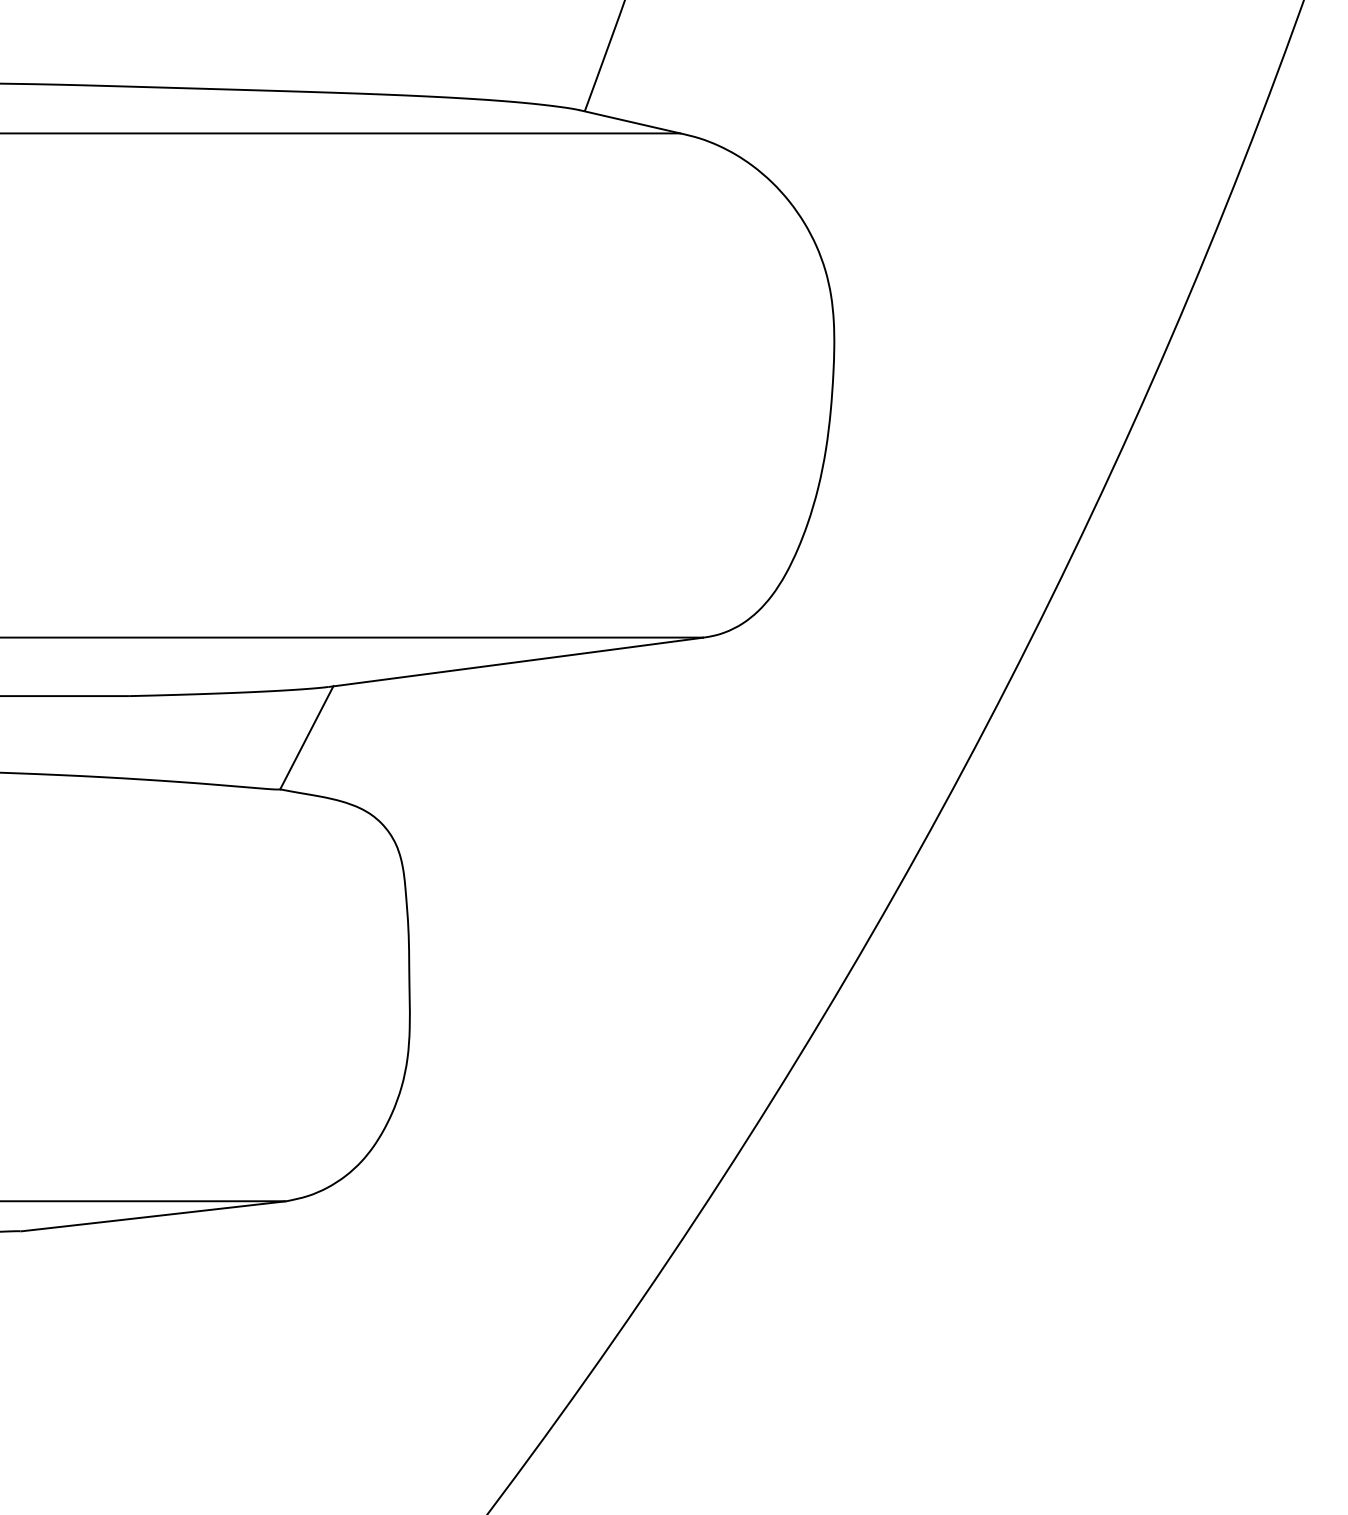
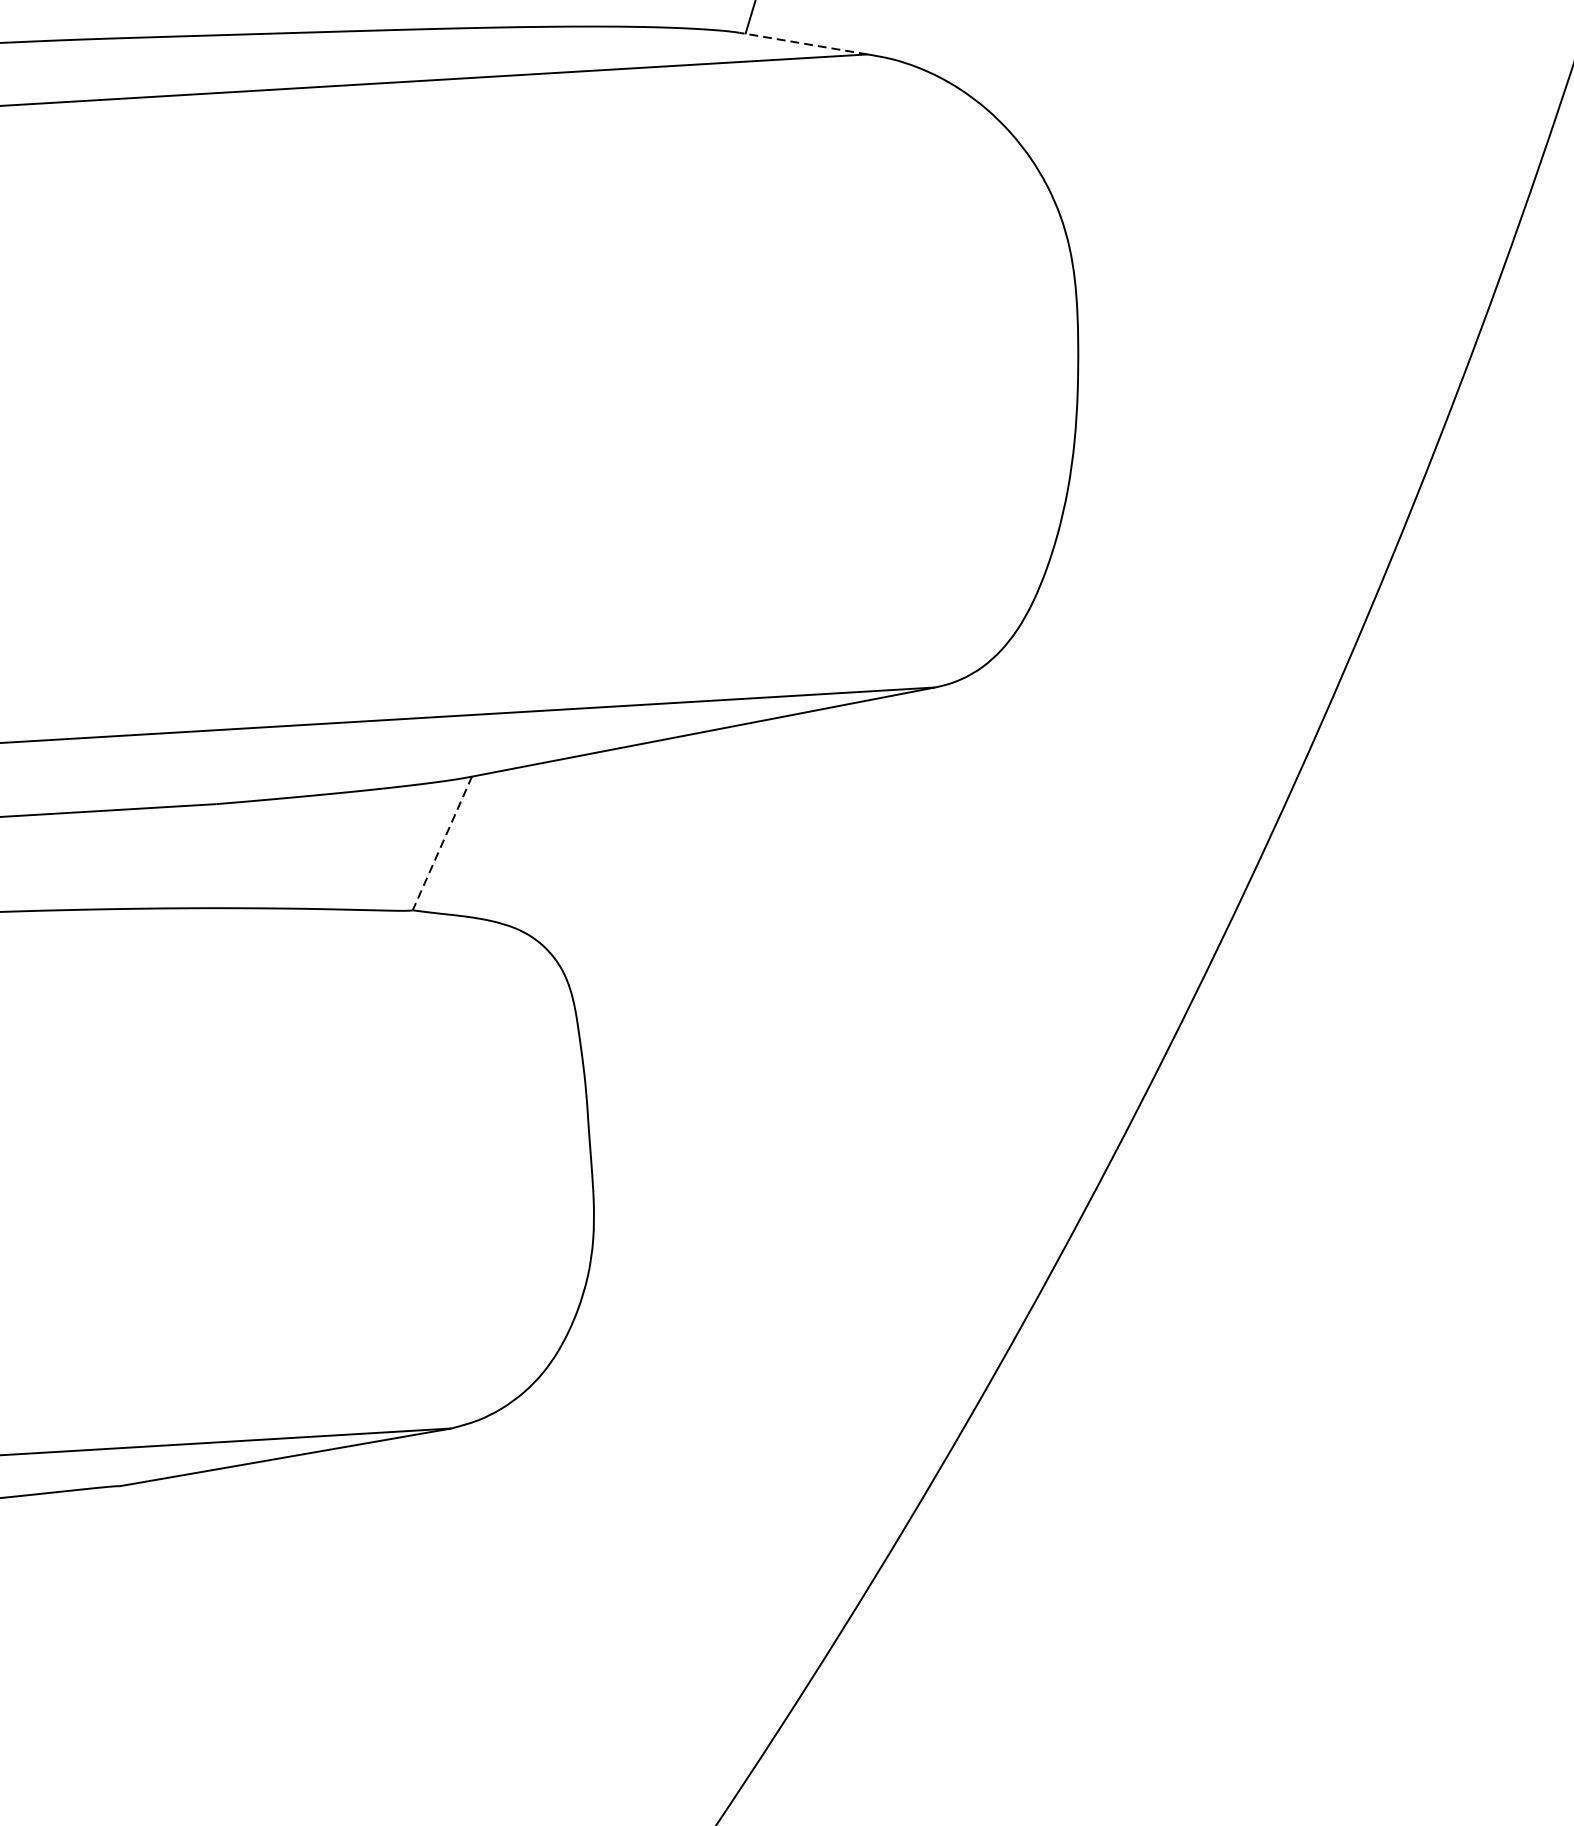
line: (630, 121) -> (803, 43), solid -> dashed
line: (306, 738) -> (442, 844), solid -> dashed

